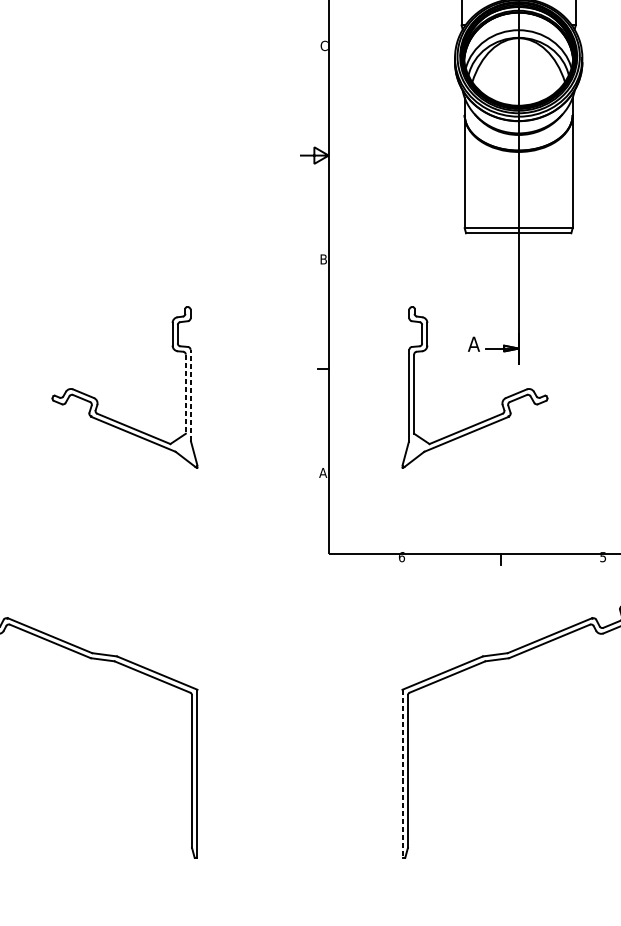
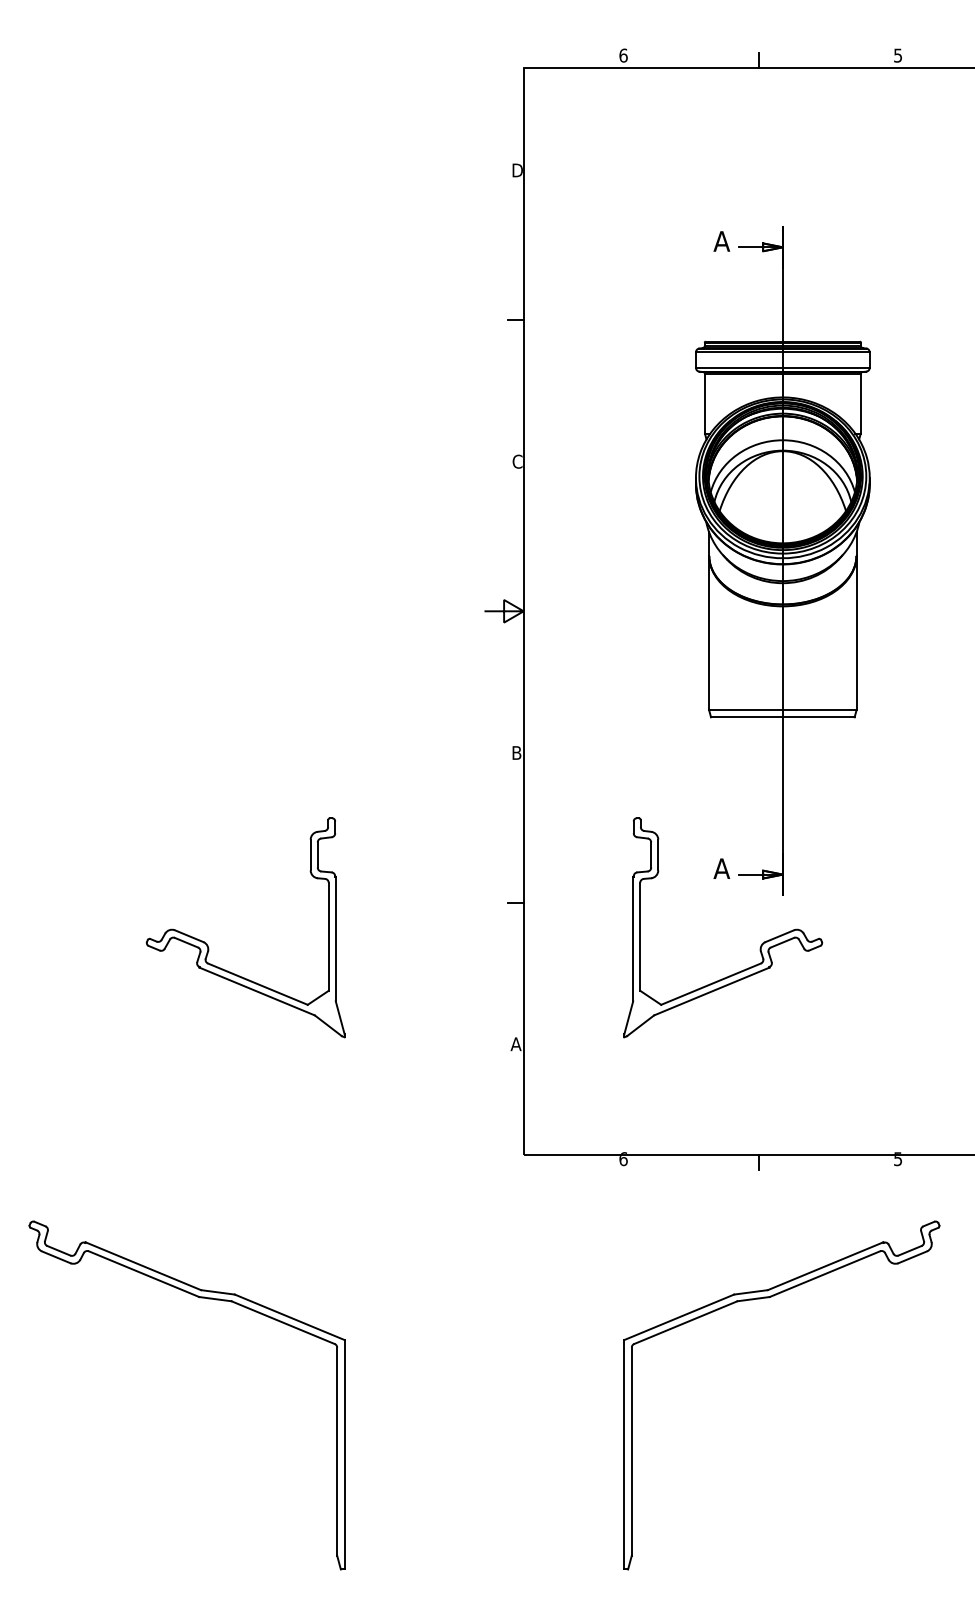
line: (185, 393) -> (328, 936), dashed -> solid
line: (190, 395) -> (335, 938), dashed -> solid
line: (402, 773) -> (624, 1454), dashed -> solid

